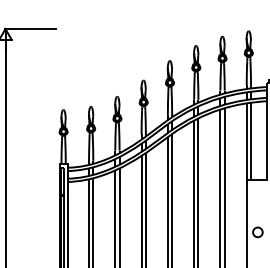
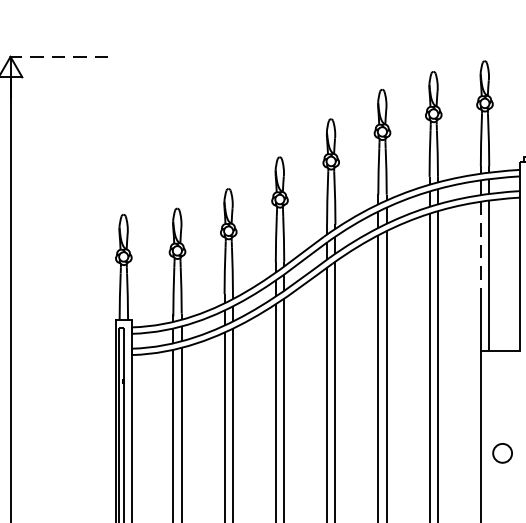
line: (29, 29) -> (57, 57), solid -> dashed
line: (246, 126) -> (480, 246), solid -> dashed

